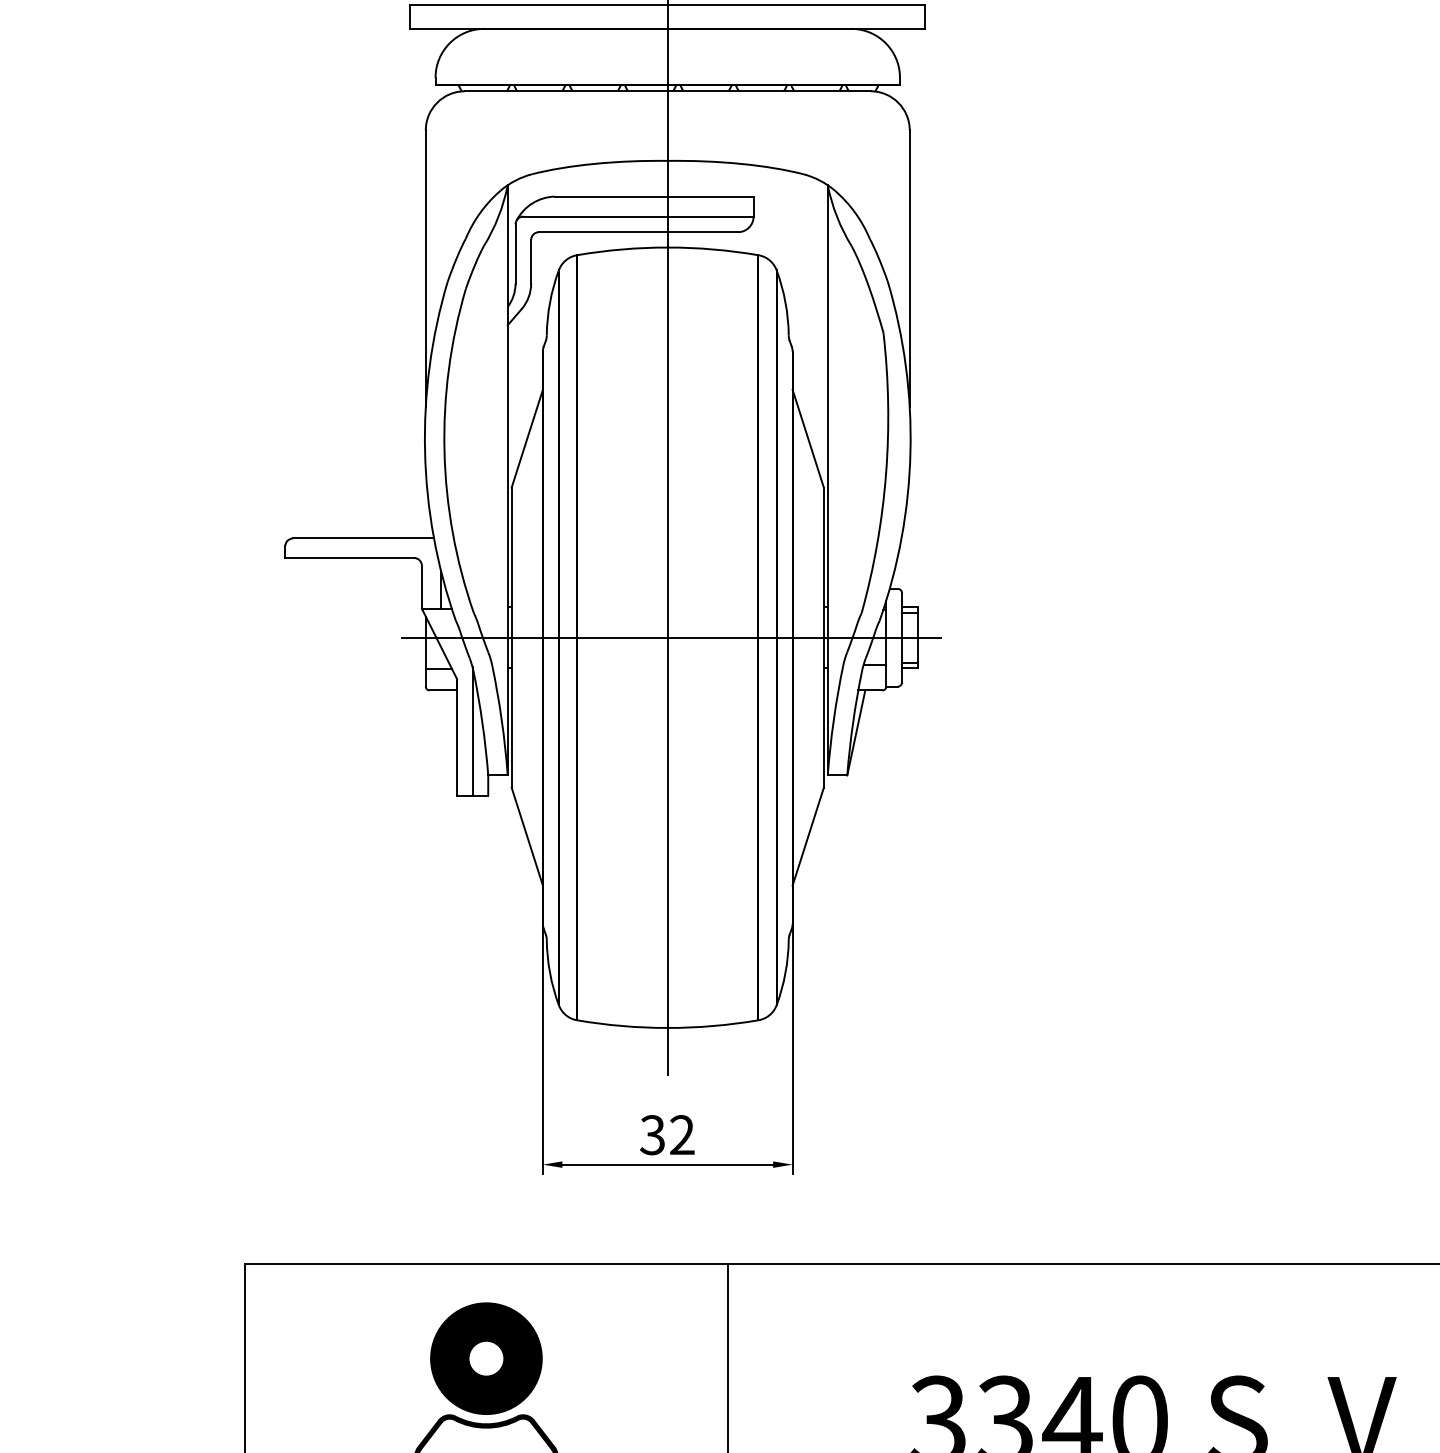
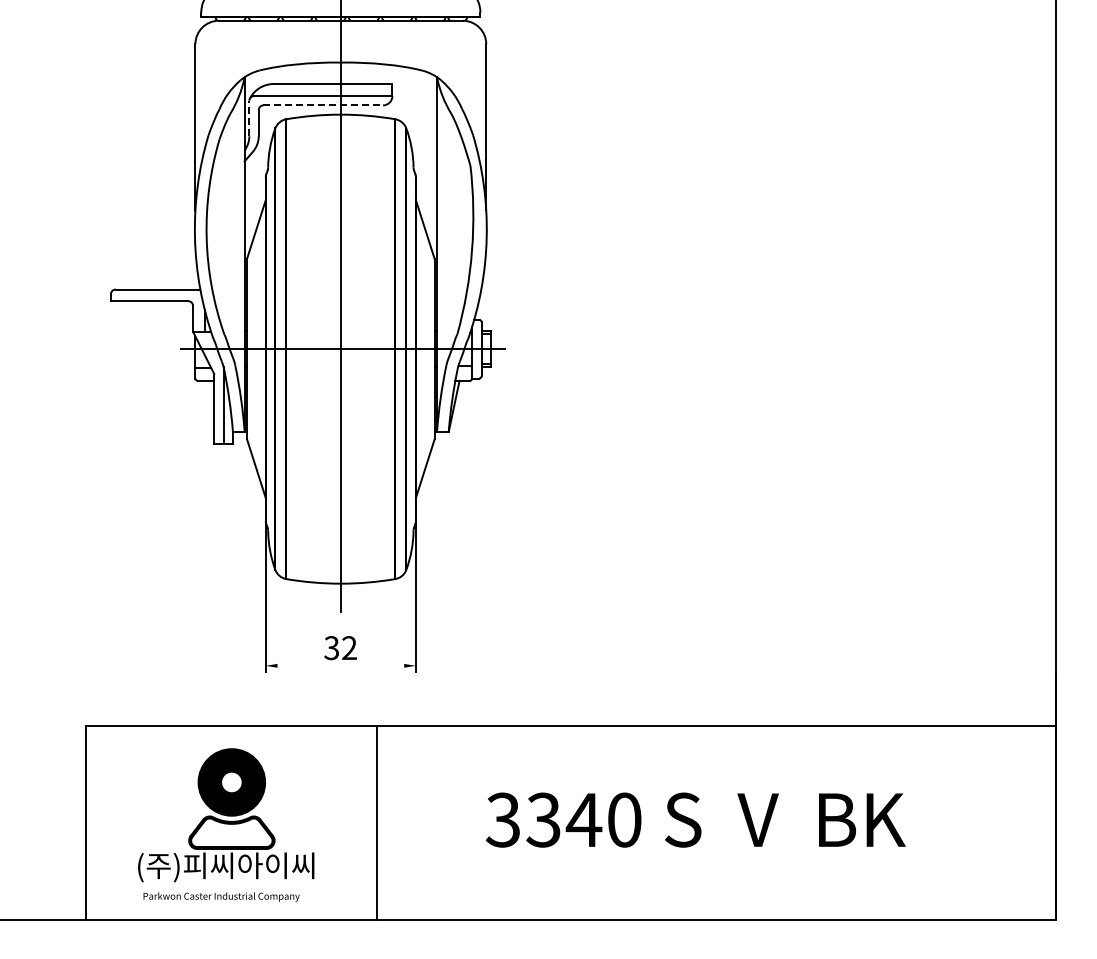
line: (638, 232) -> (323, 105), solid -> dashed
line: (515, 253) -> (249, 118), solid -> dashed
line: (667, 1164) -> (340, 665), removed

